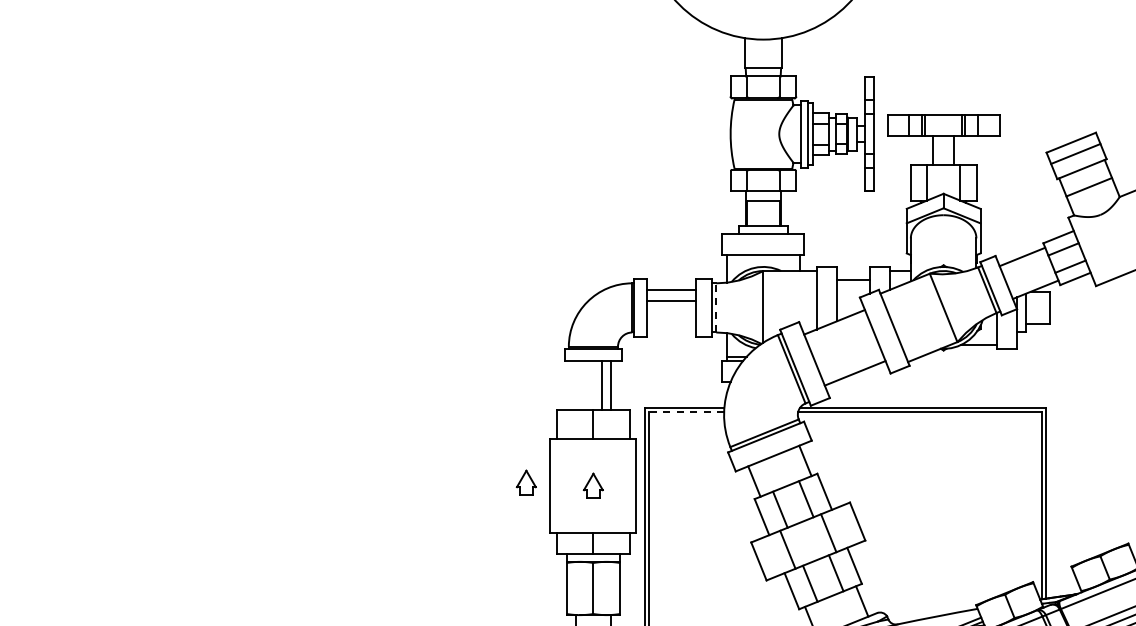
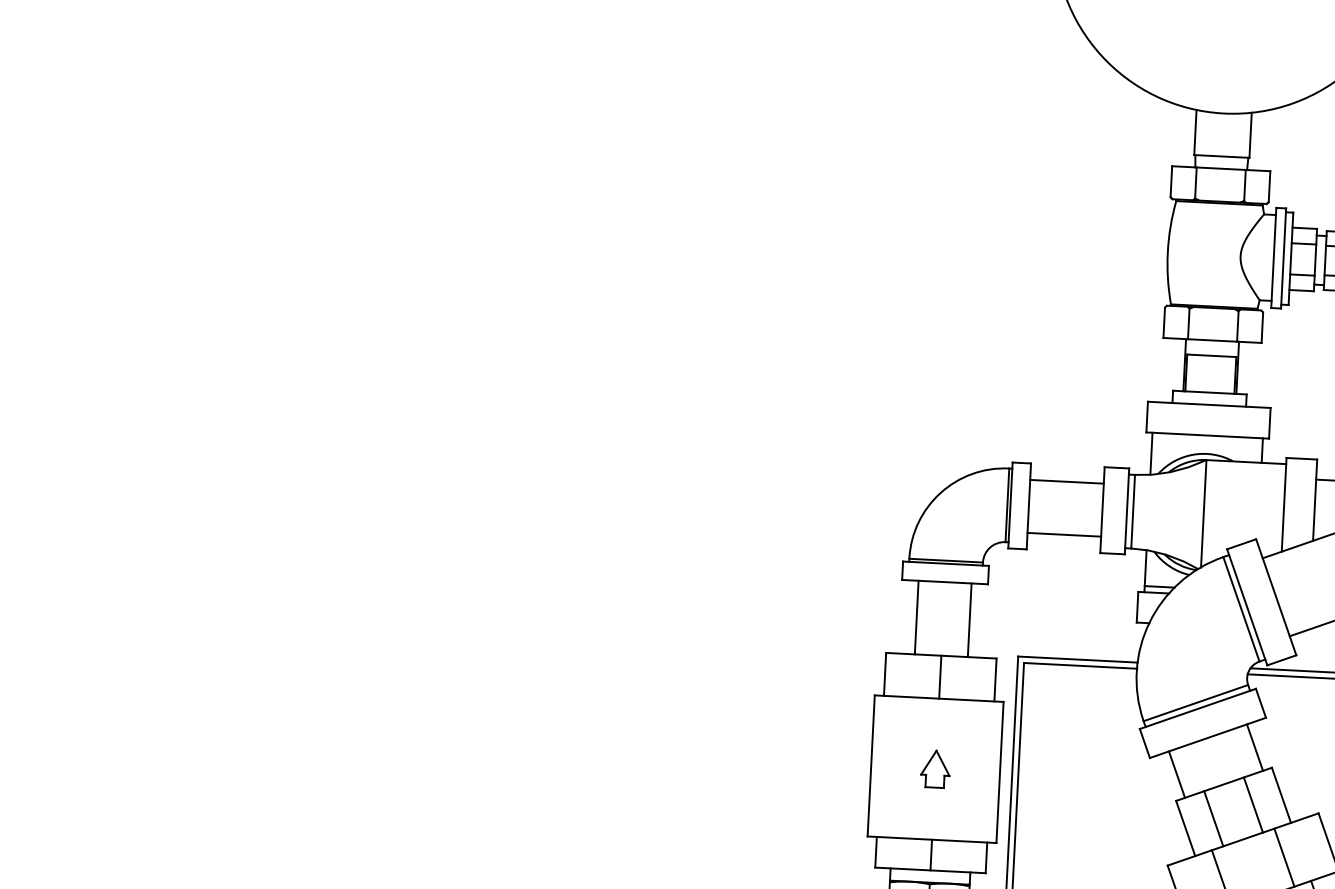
line: (670, 300) -> (1063, 534), moved
line: (716, 307) -> (1133, 511), dashed -> solid
line: (601, 385) -> (916, 617), moved
line: (686, 412) -> (1080, 666), dashed -> solid
part: (525, 482) -> (834, 758), removed

